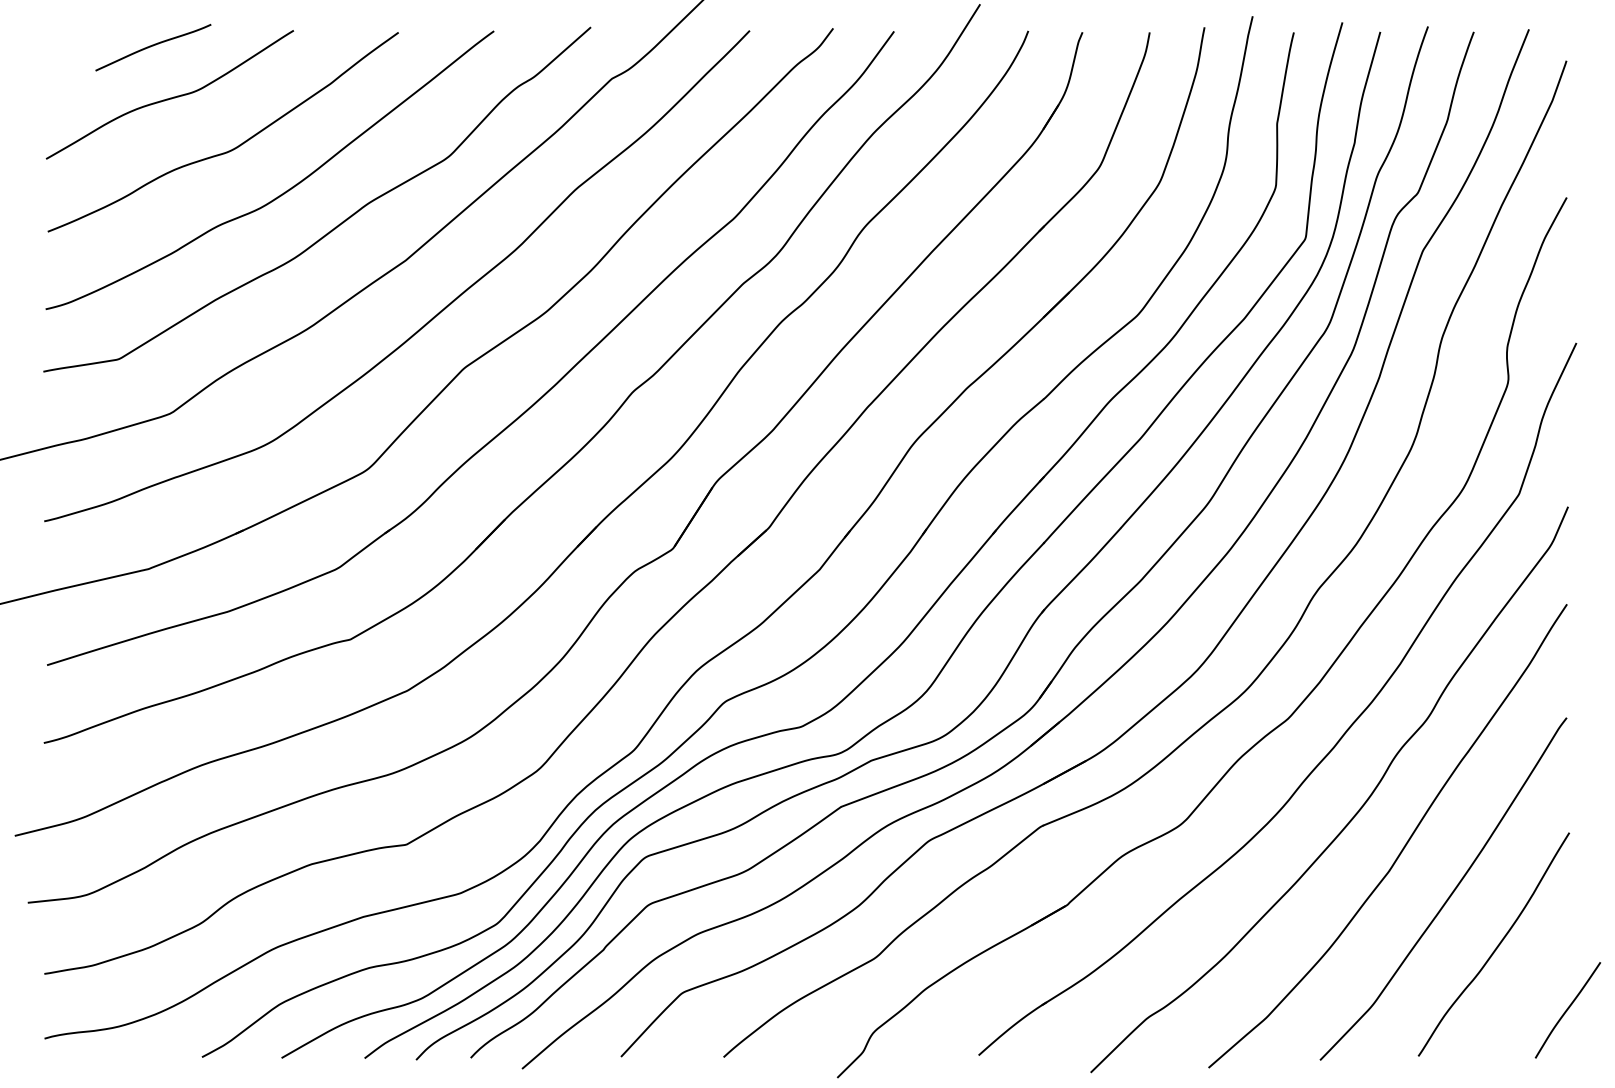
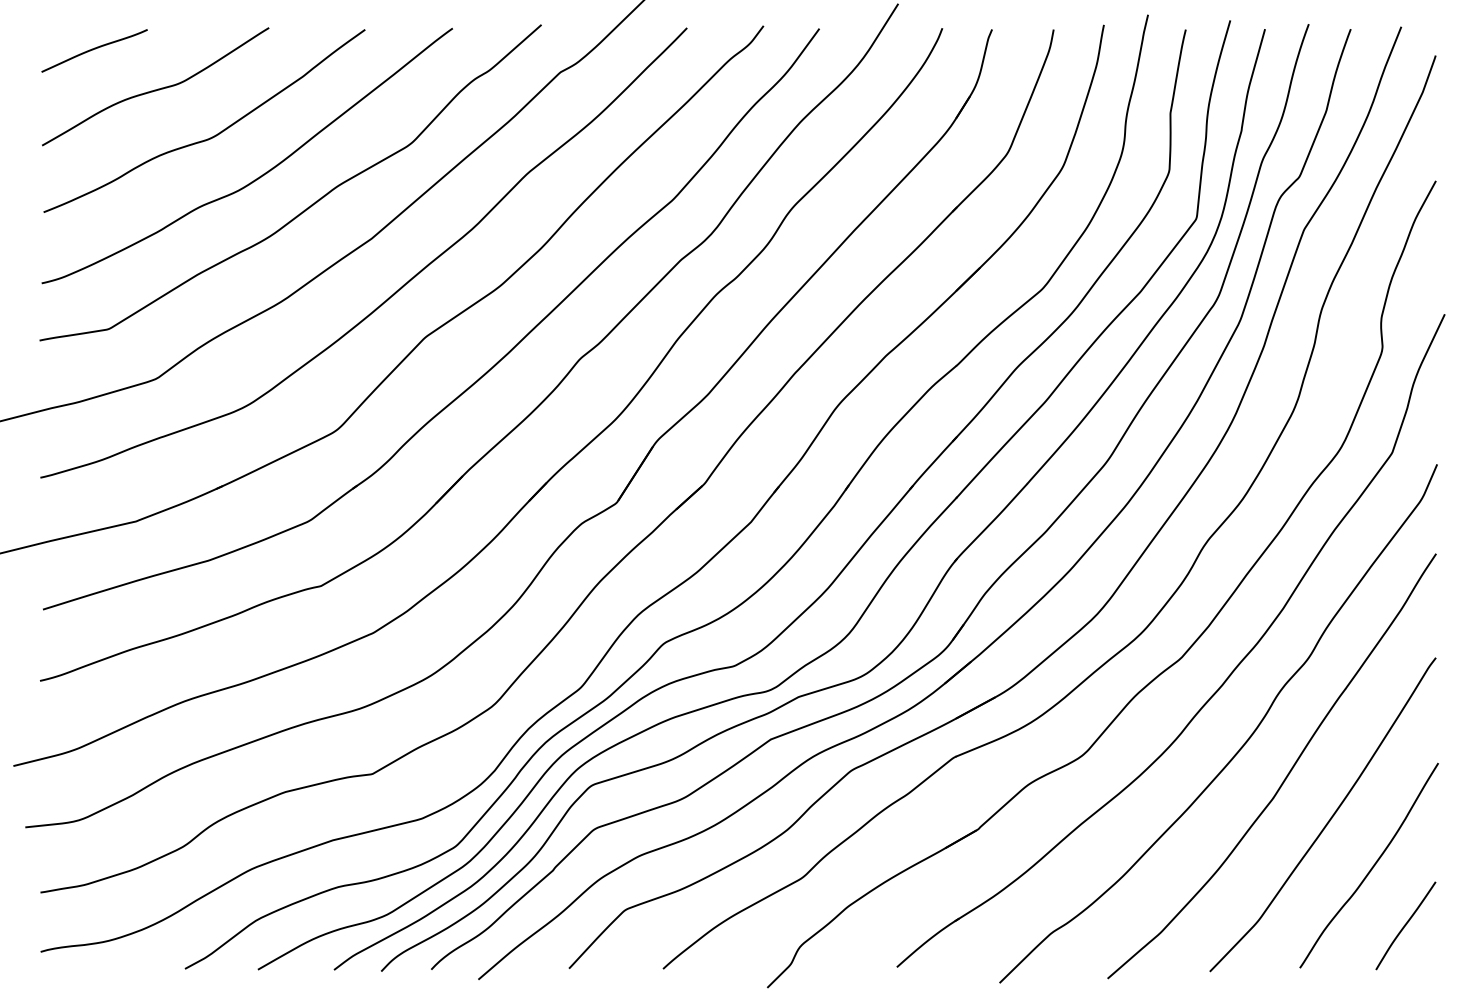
curve: (153, 46) -> (94, 49), moved
curve: (1567, 1010) -> (1405, 926), moved

